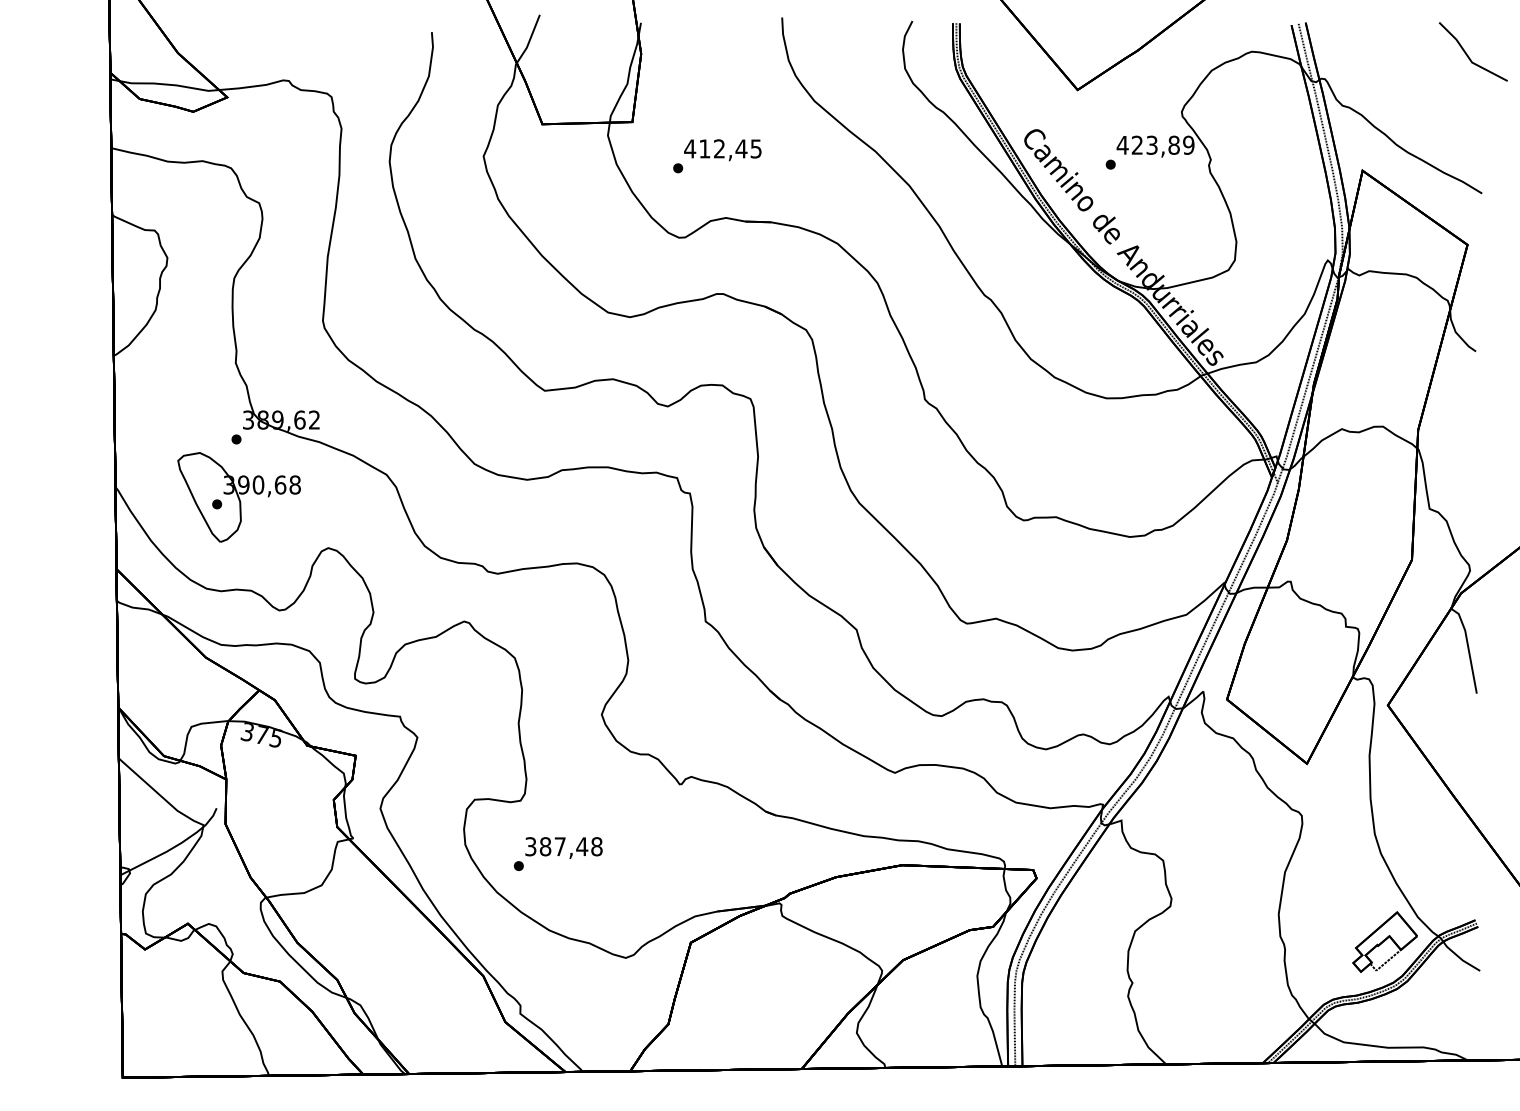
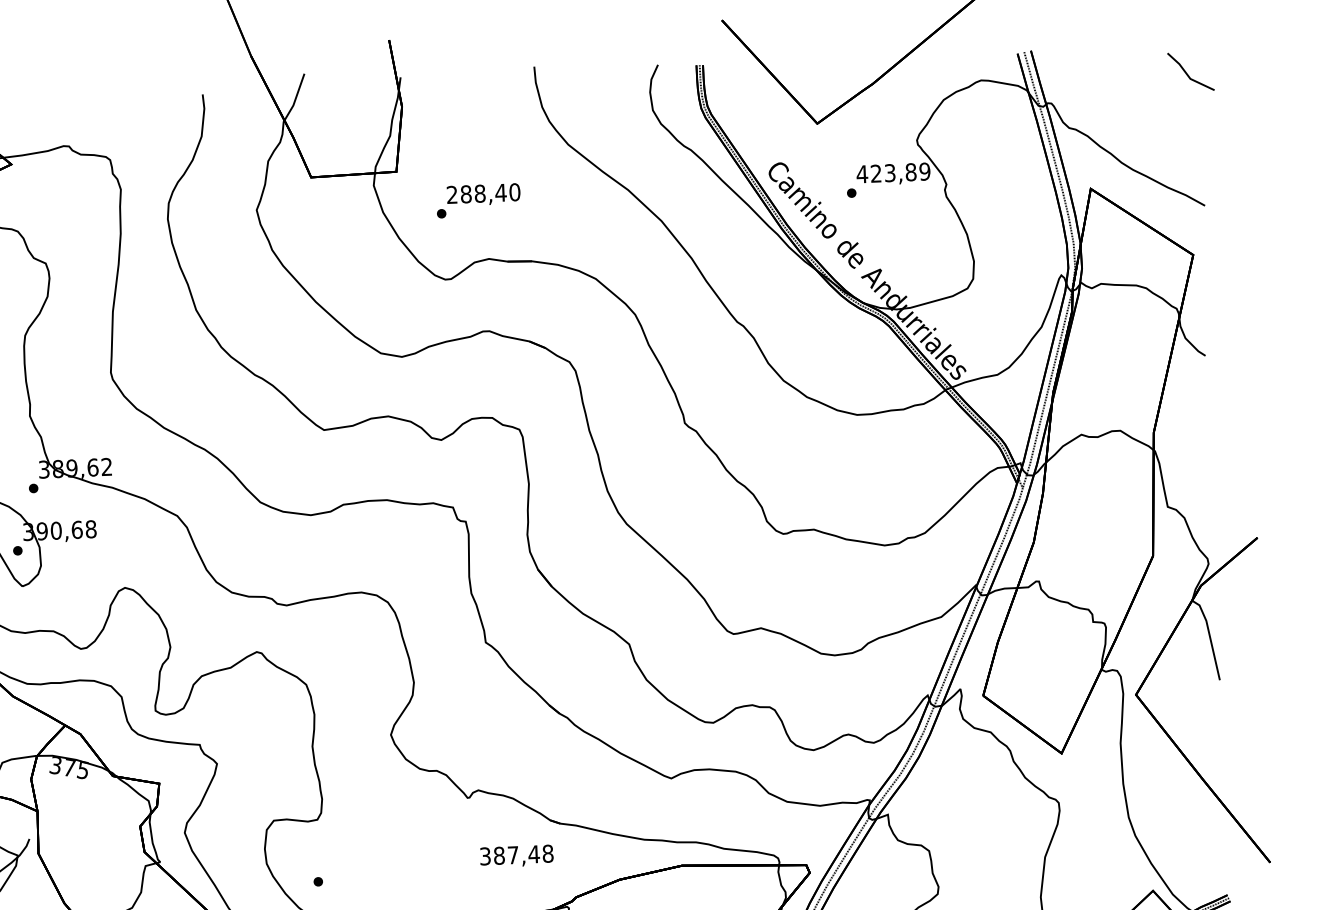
part: (1472, 51) -> (1190, 71), size x0.7
text: (722, 148) -> (482, 193), 412,45 -> 288,40
text: (563, 847) -> (516, 855), moved

